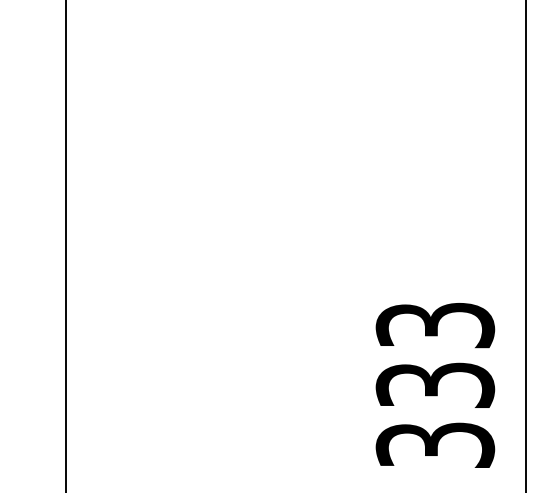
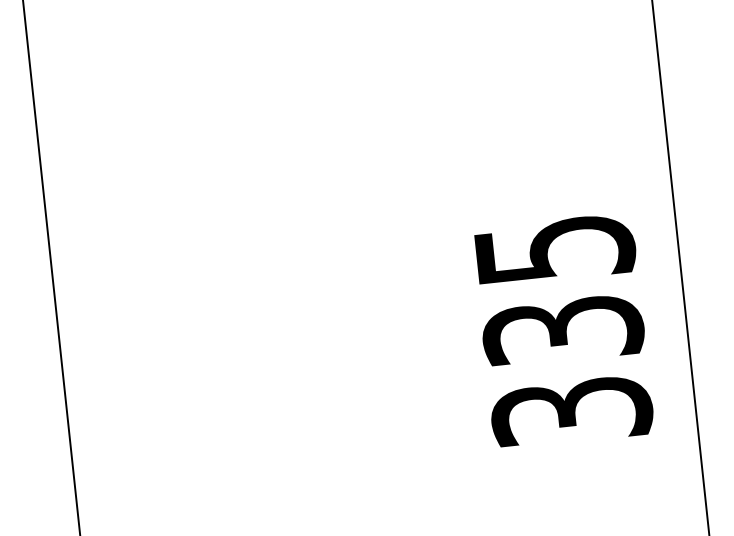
text: (434, 325) -> (553, 249), 333 -> 335

